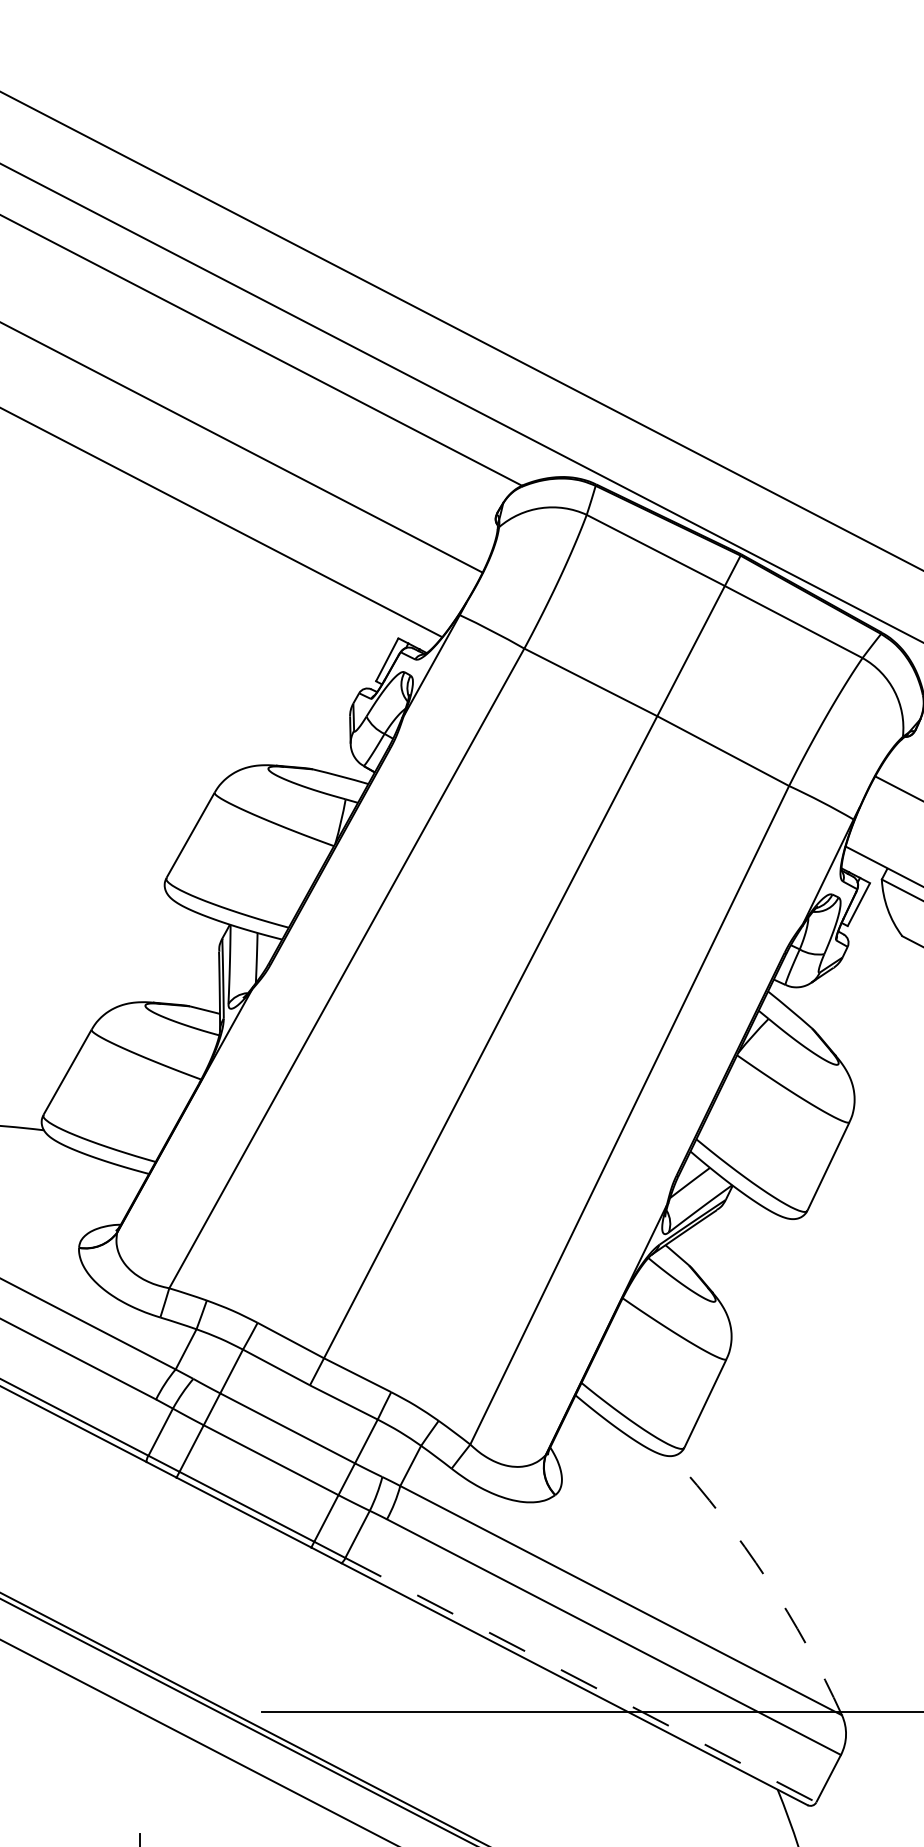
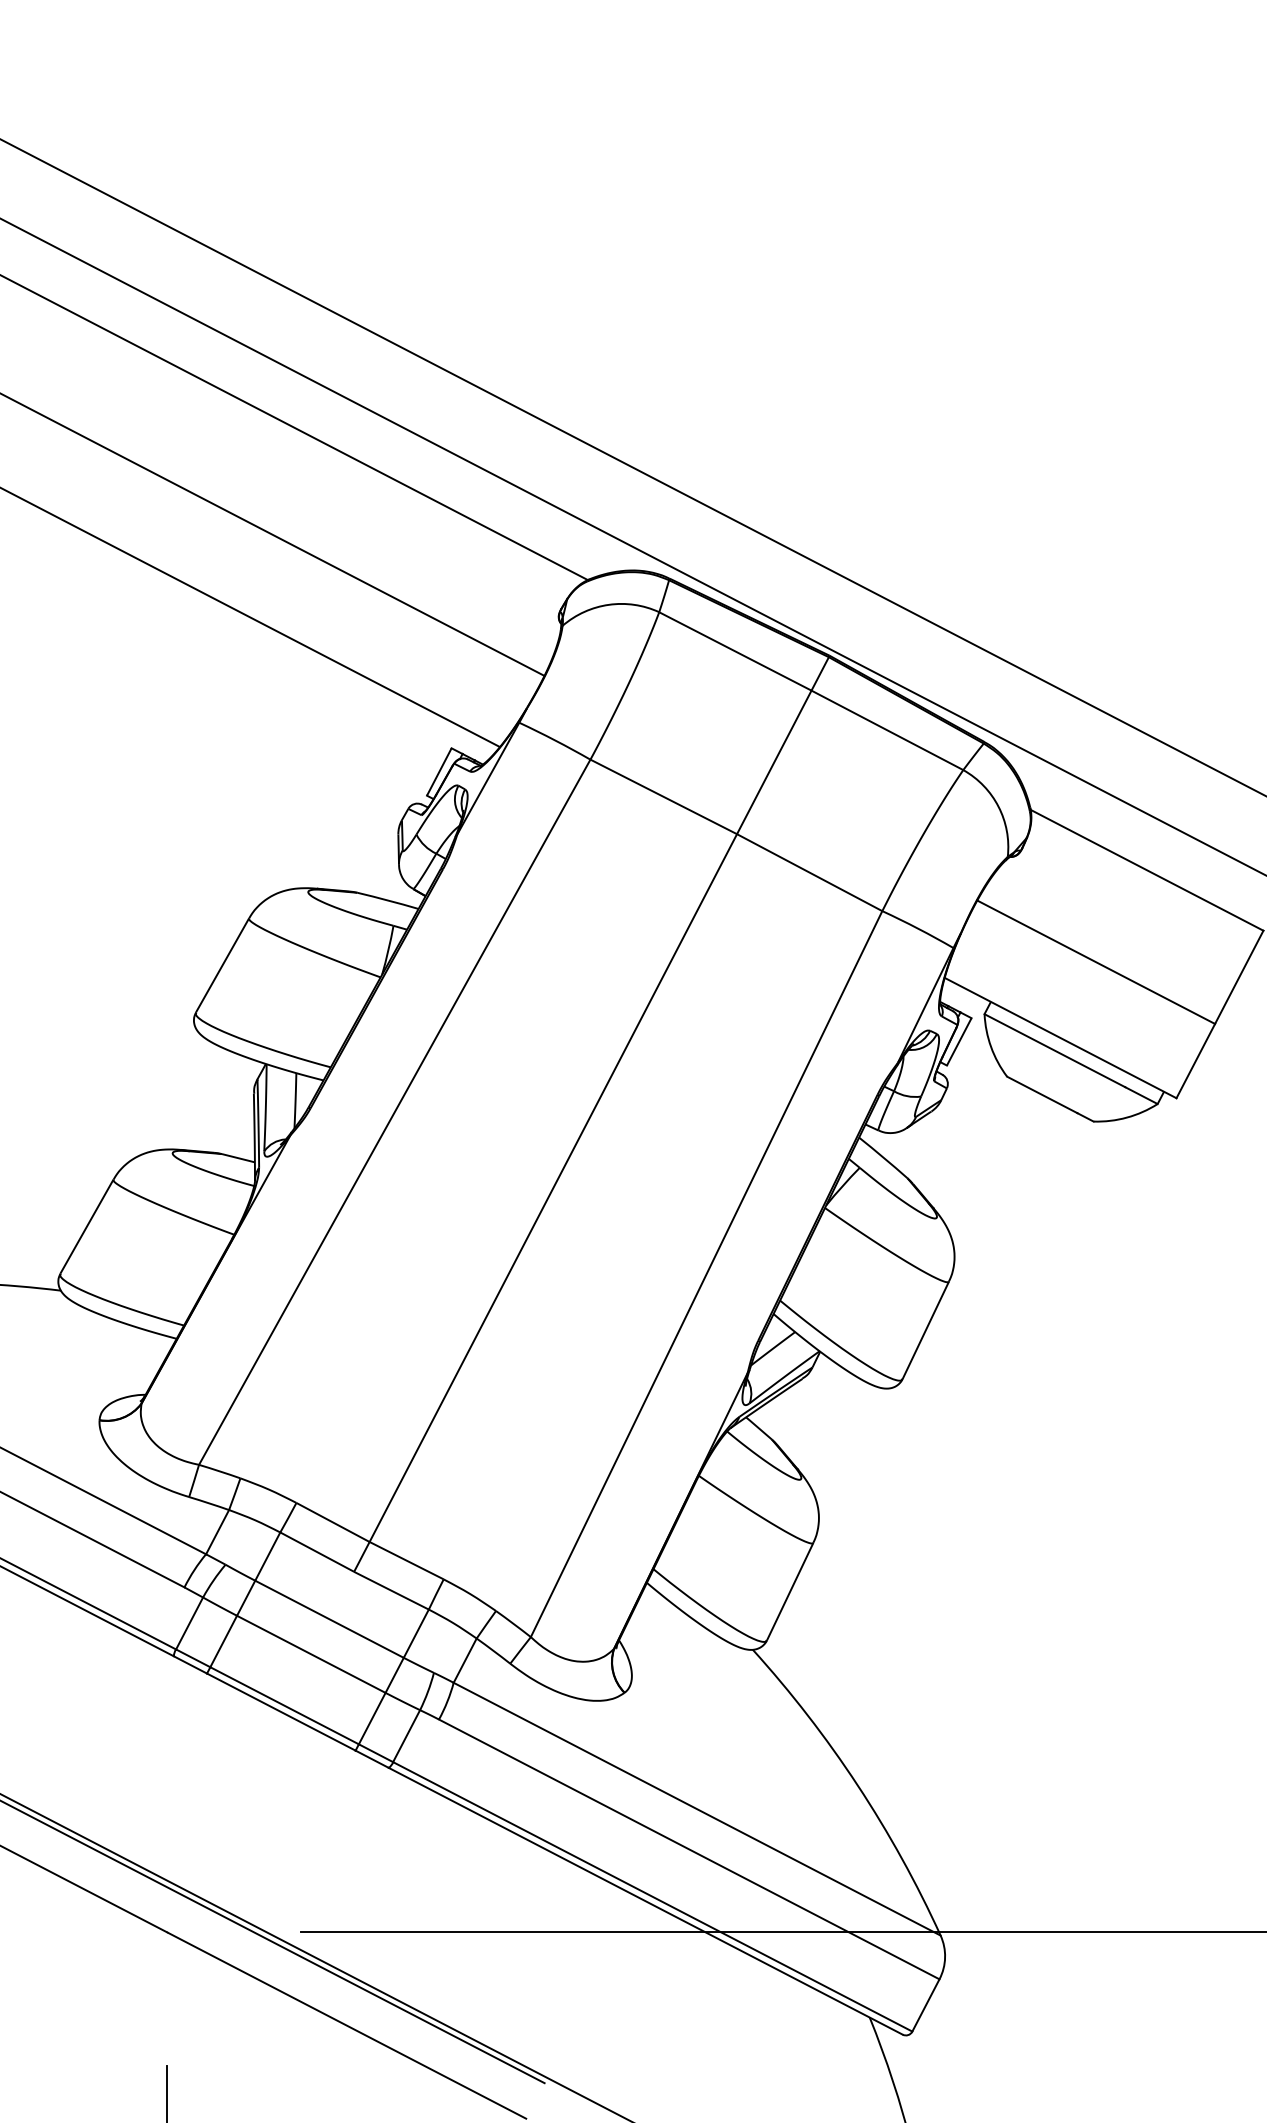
arc: (766, 1579) -> (857, 1785), dashed -> solid
line: (581, 1680) -> (653, 1897), dashed -> solid

